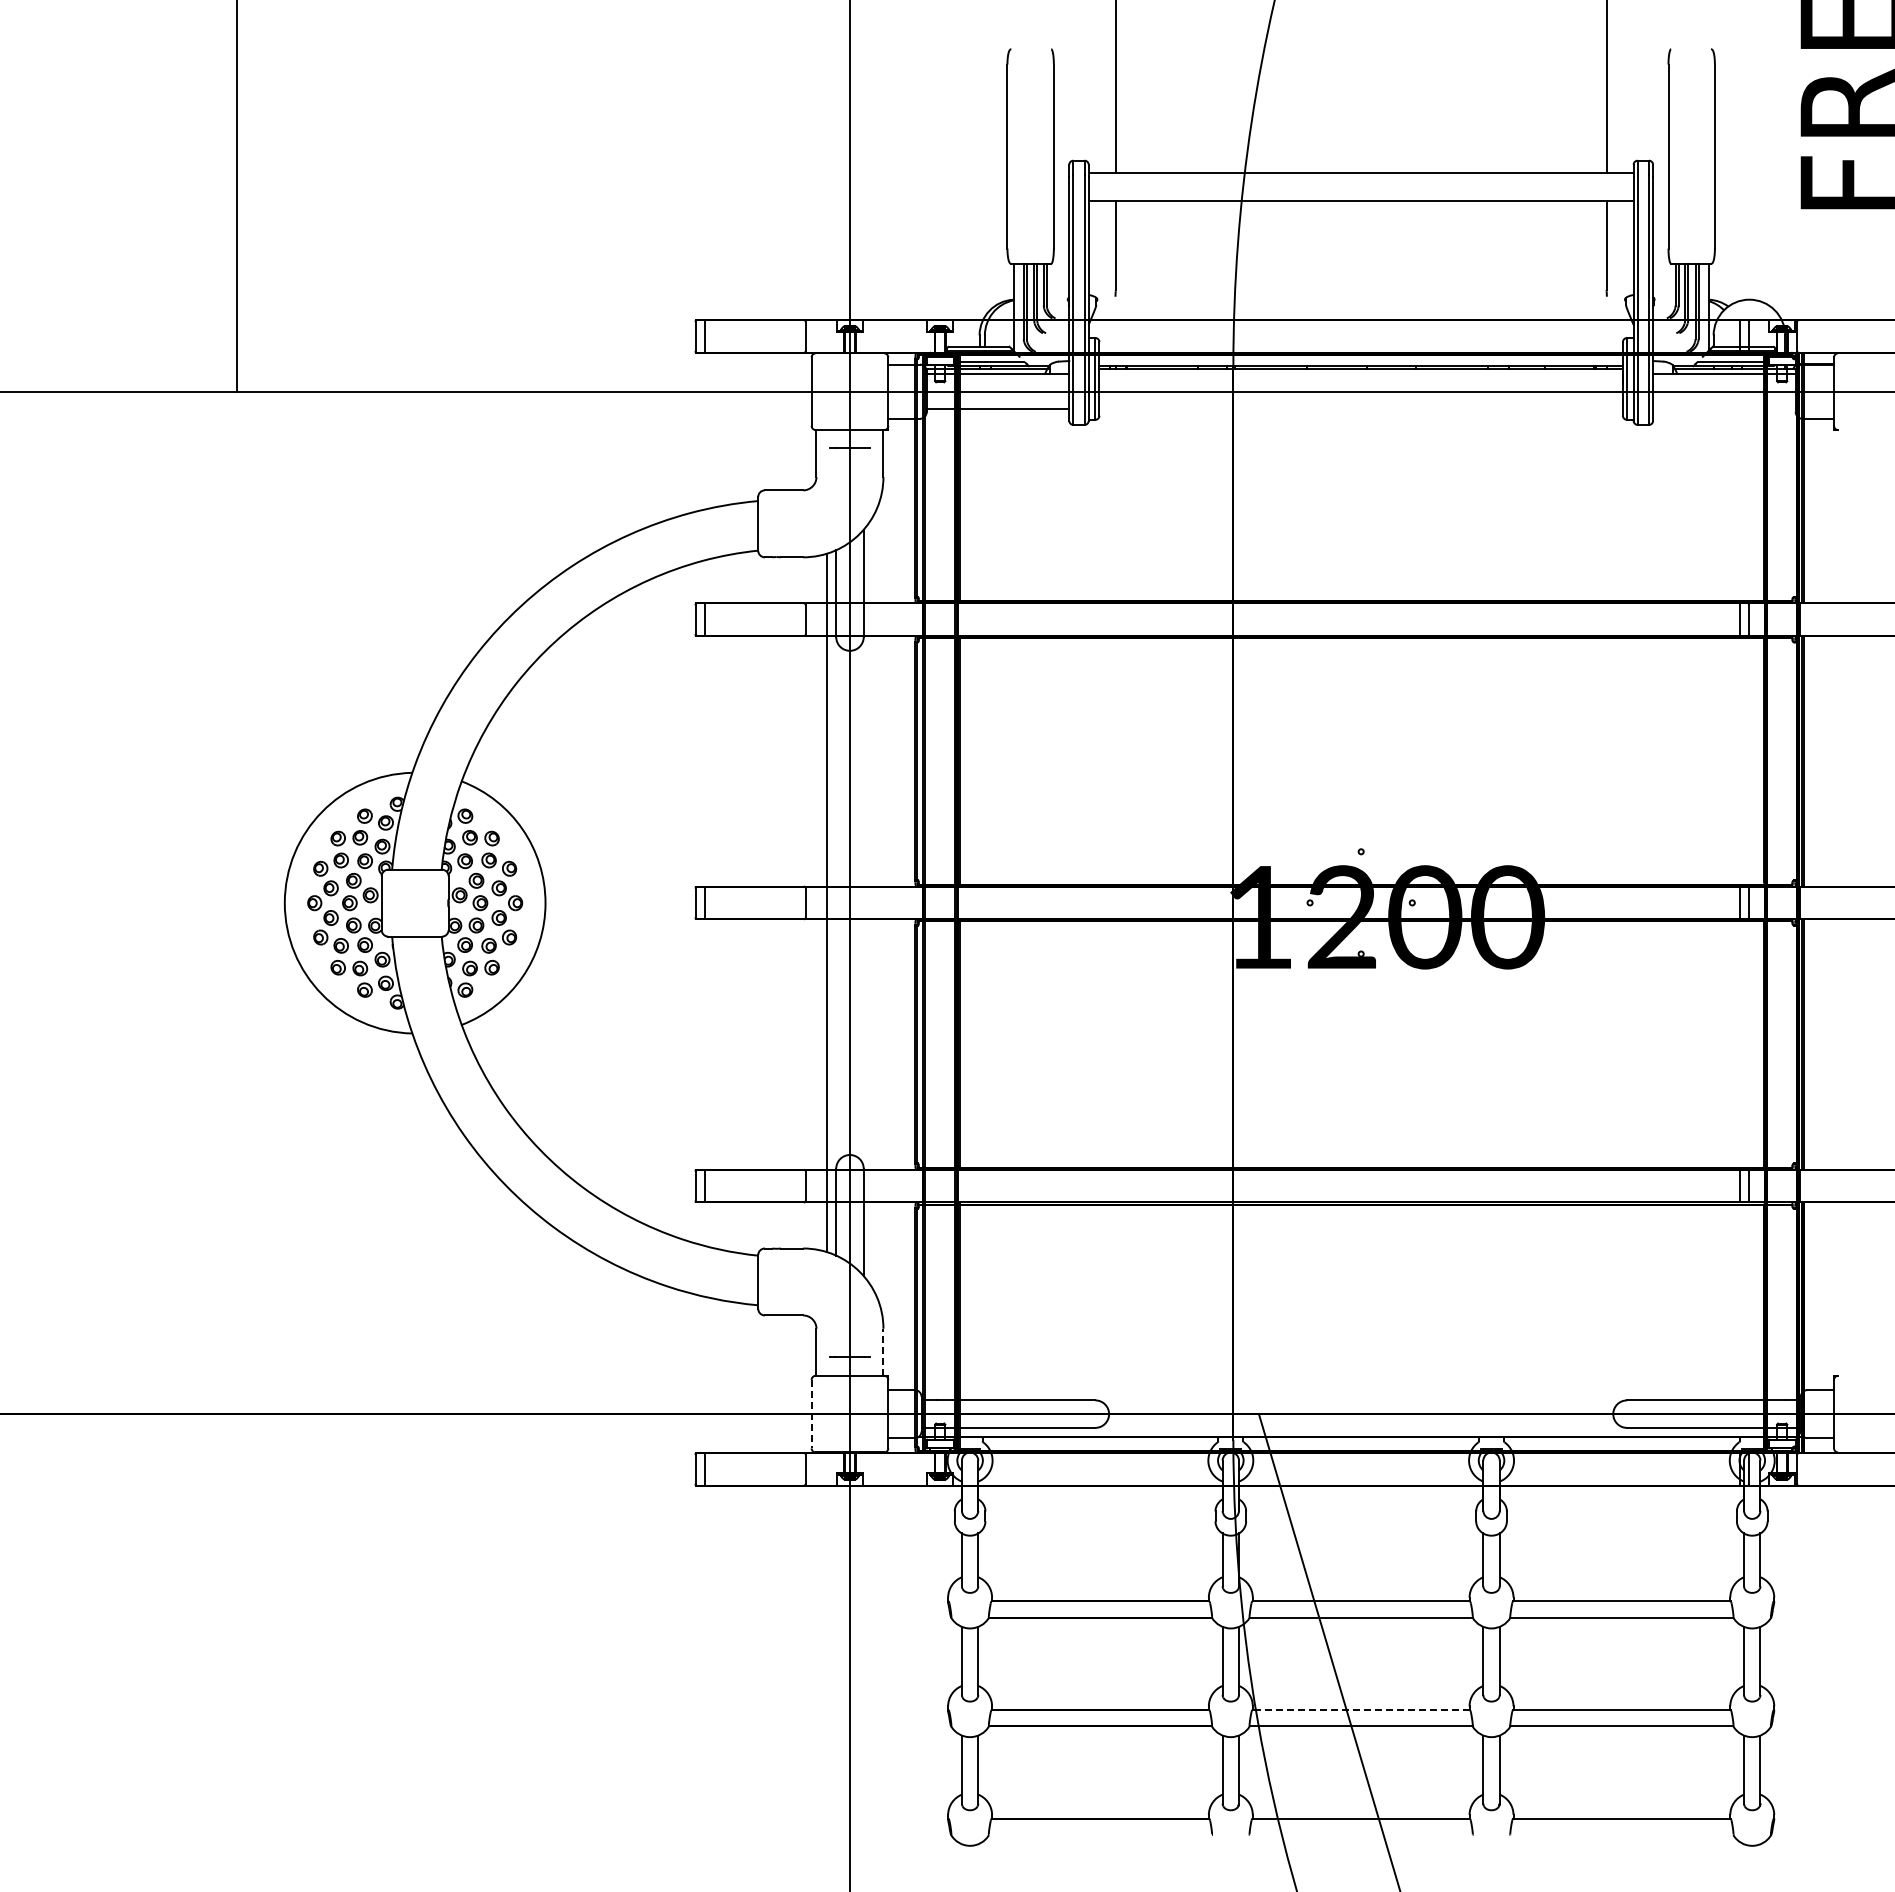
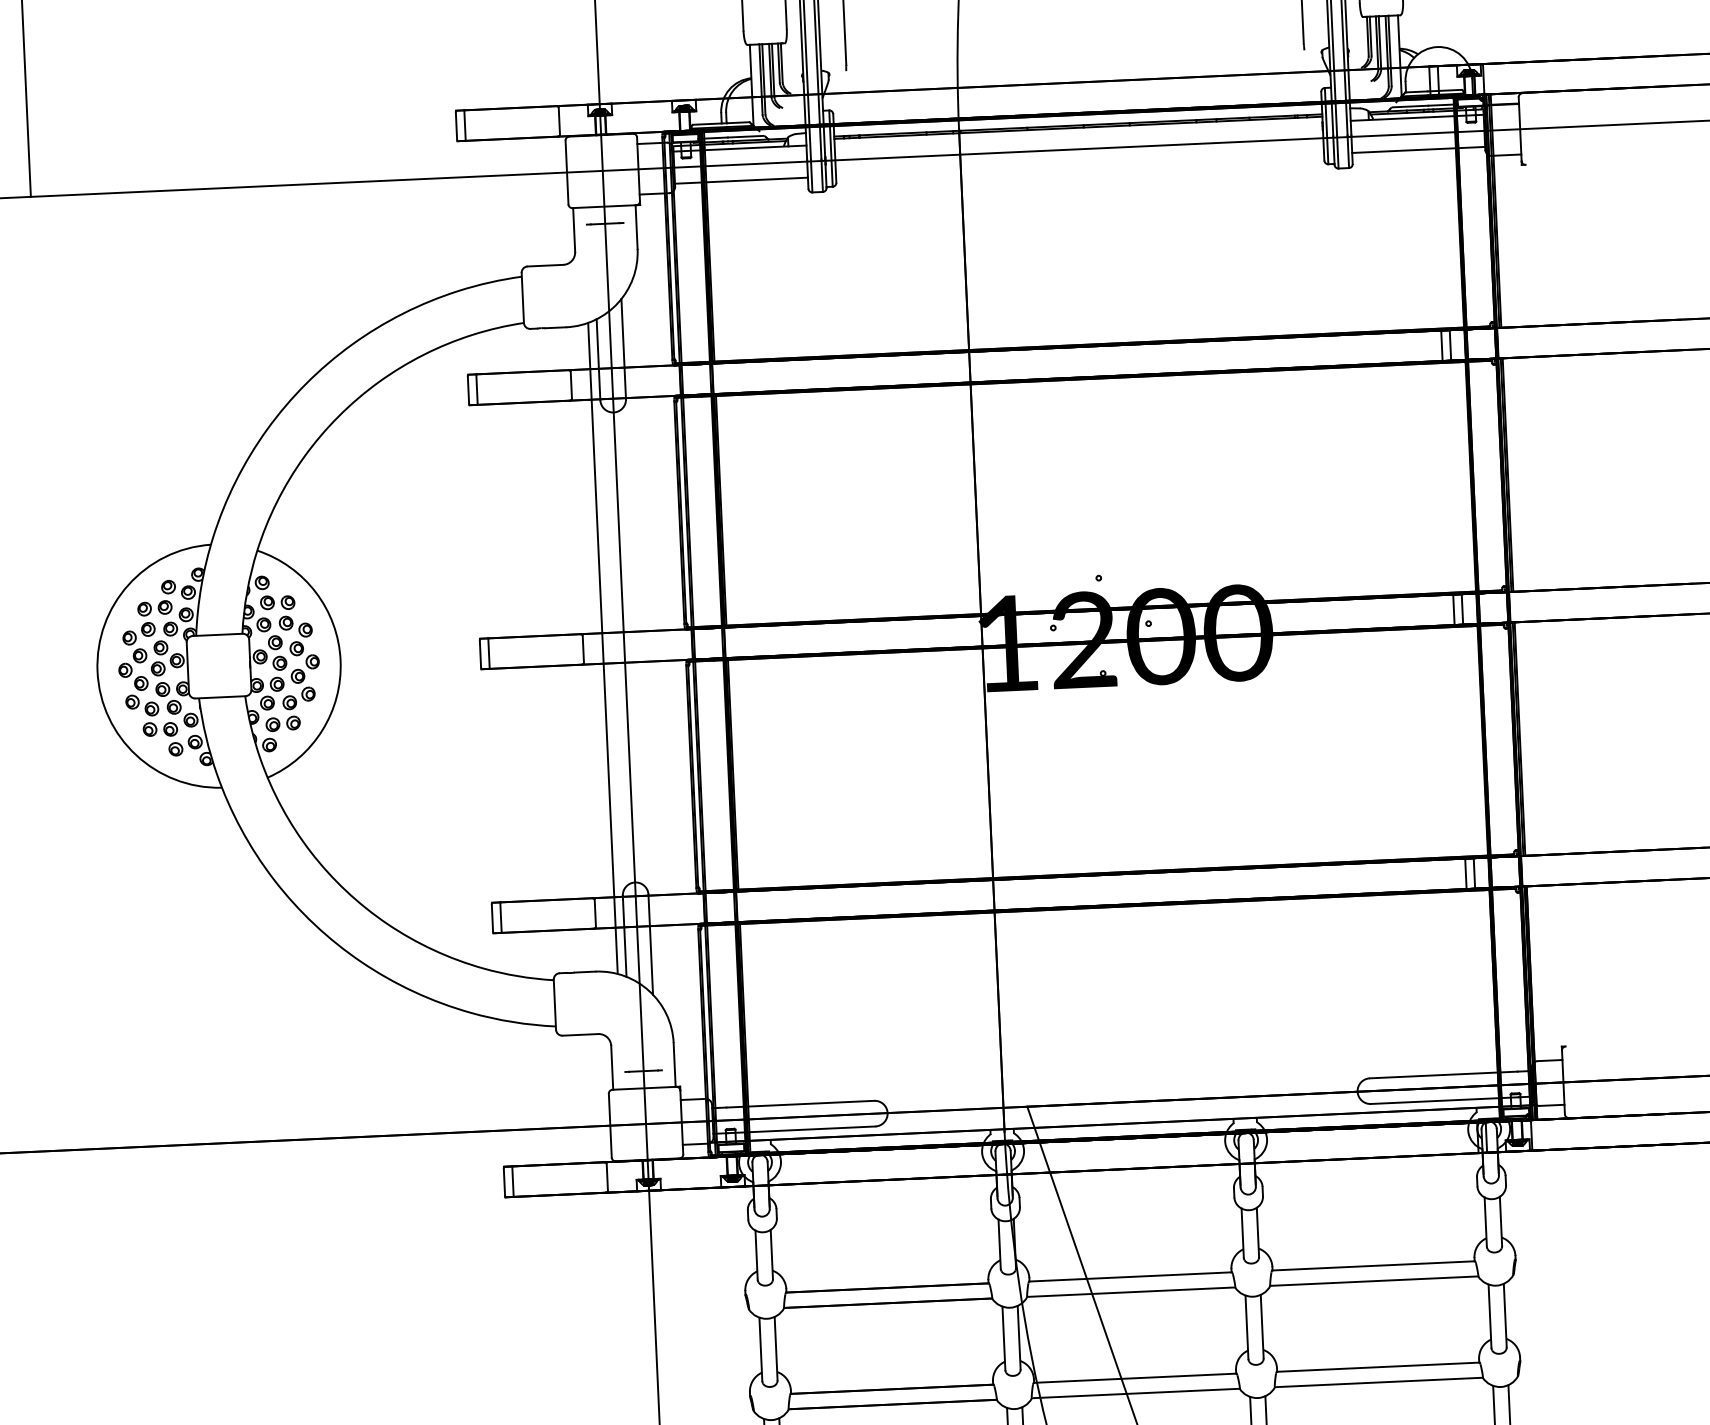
line: (1724, 408) -> (1418, 149), added
line: (883, 1352) -> (674, 1065), dashed -> solid
line: (811, 1414) -> (610, 1126), dashed -> solid
line: (1361, 1710) -> (1135, 1378), dashed -> solid

